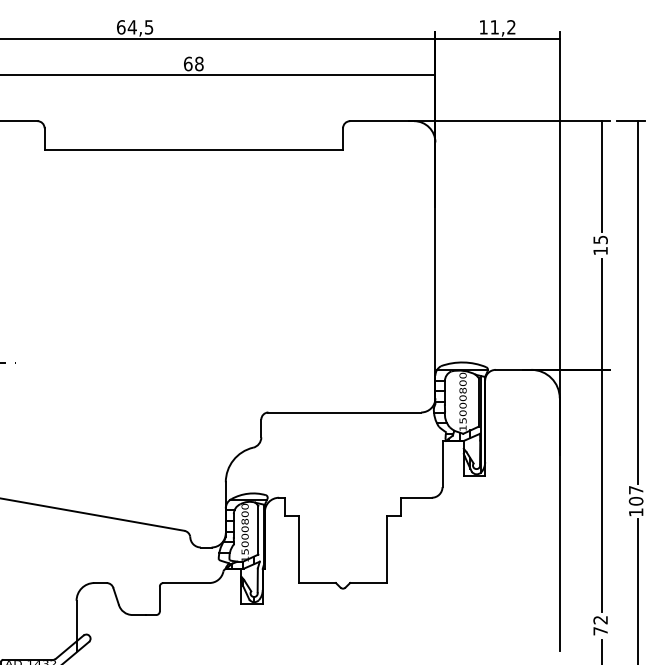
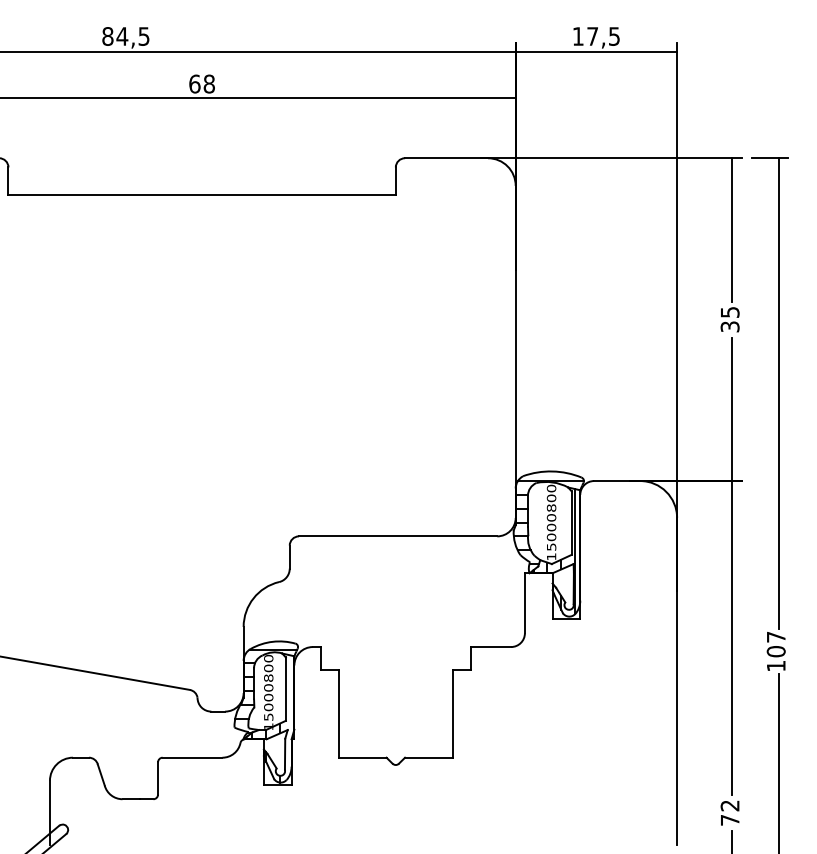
text: (121, 27) -> (108, 36), 64,5 -> 84,5
text: (502, 27) -> (602, 36), 11,2 -> 17,5
text: (600, 251) -> (729, 327), 15 -> 35

